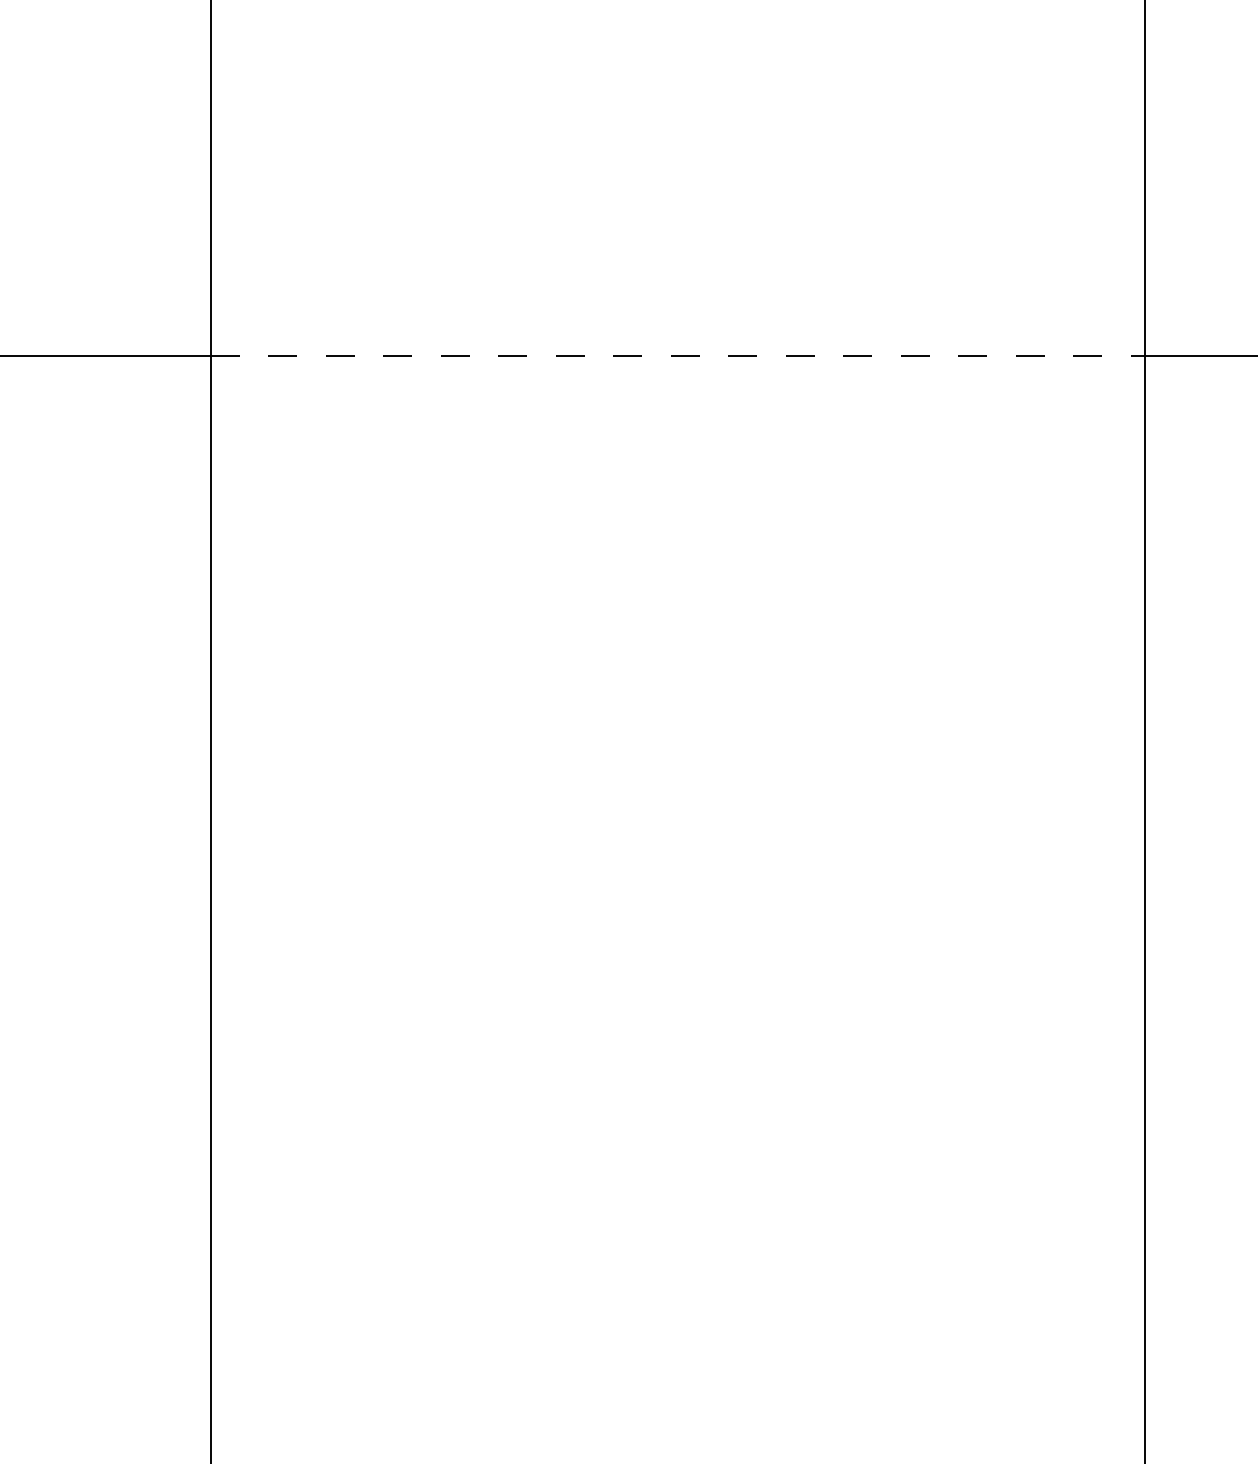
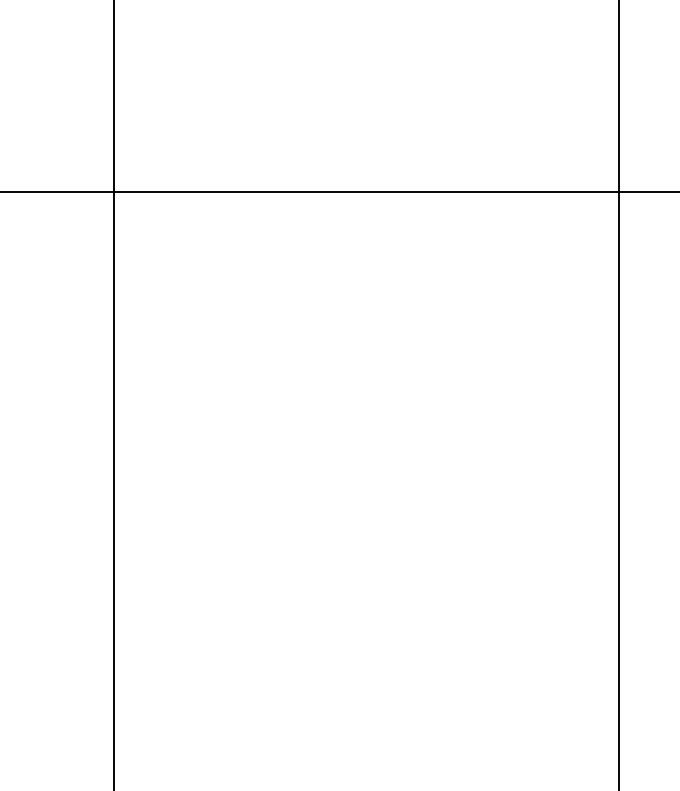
line: (678, 356) -> (366, 192), dashed -> solid

